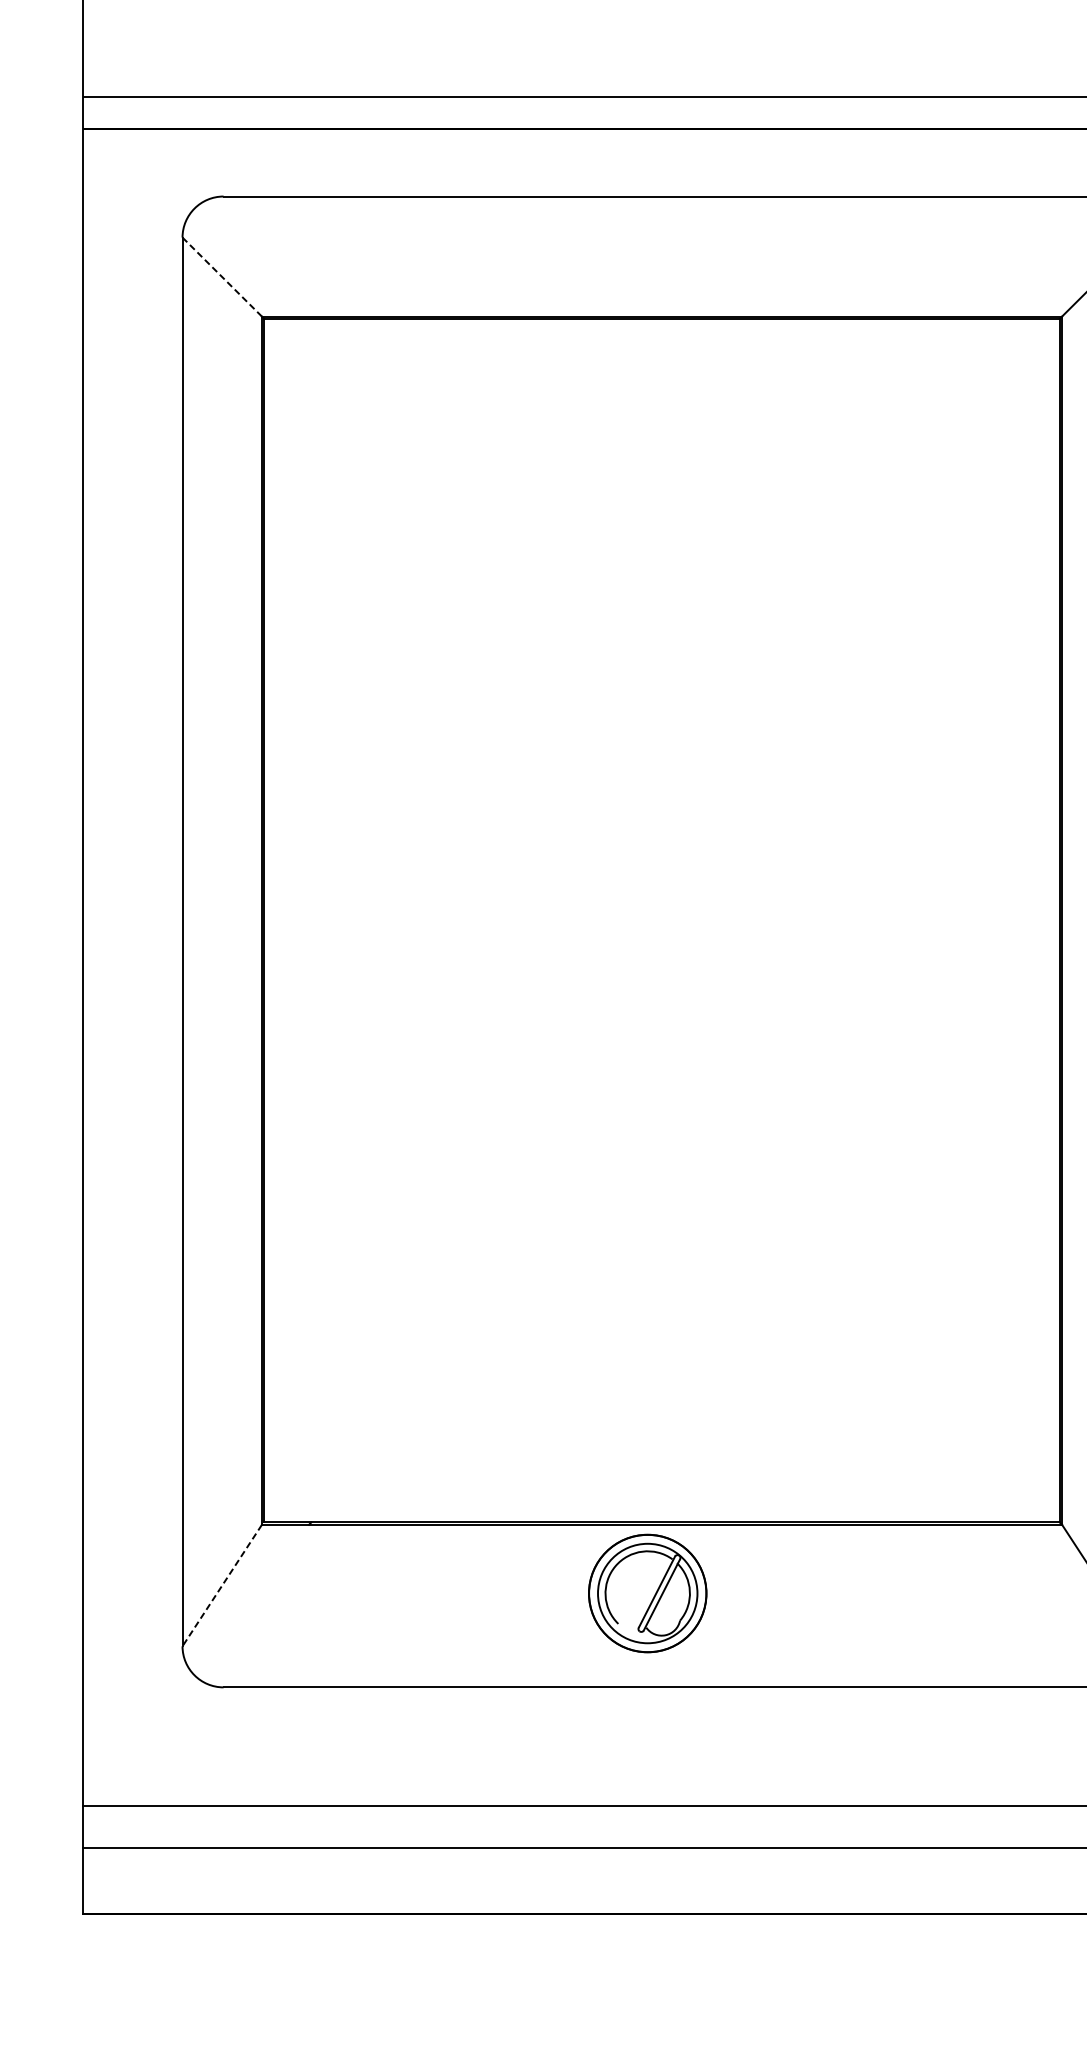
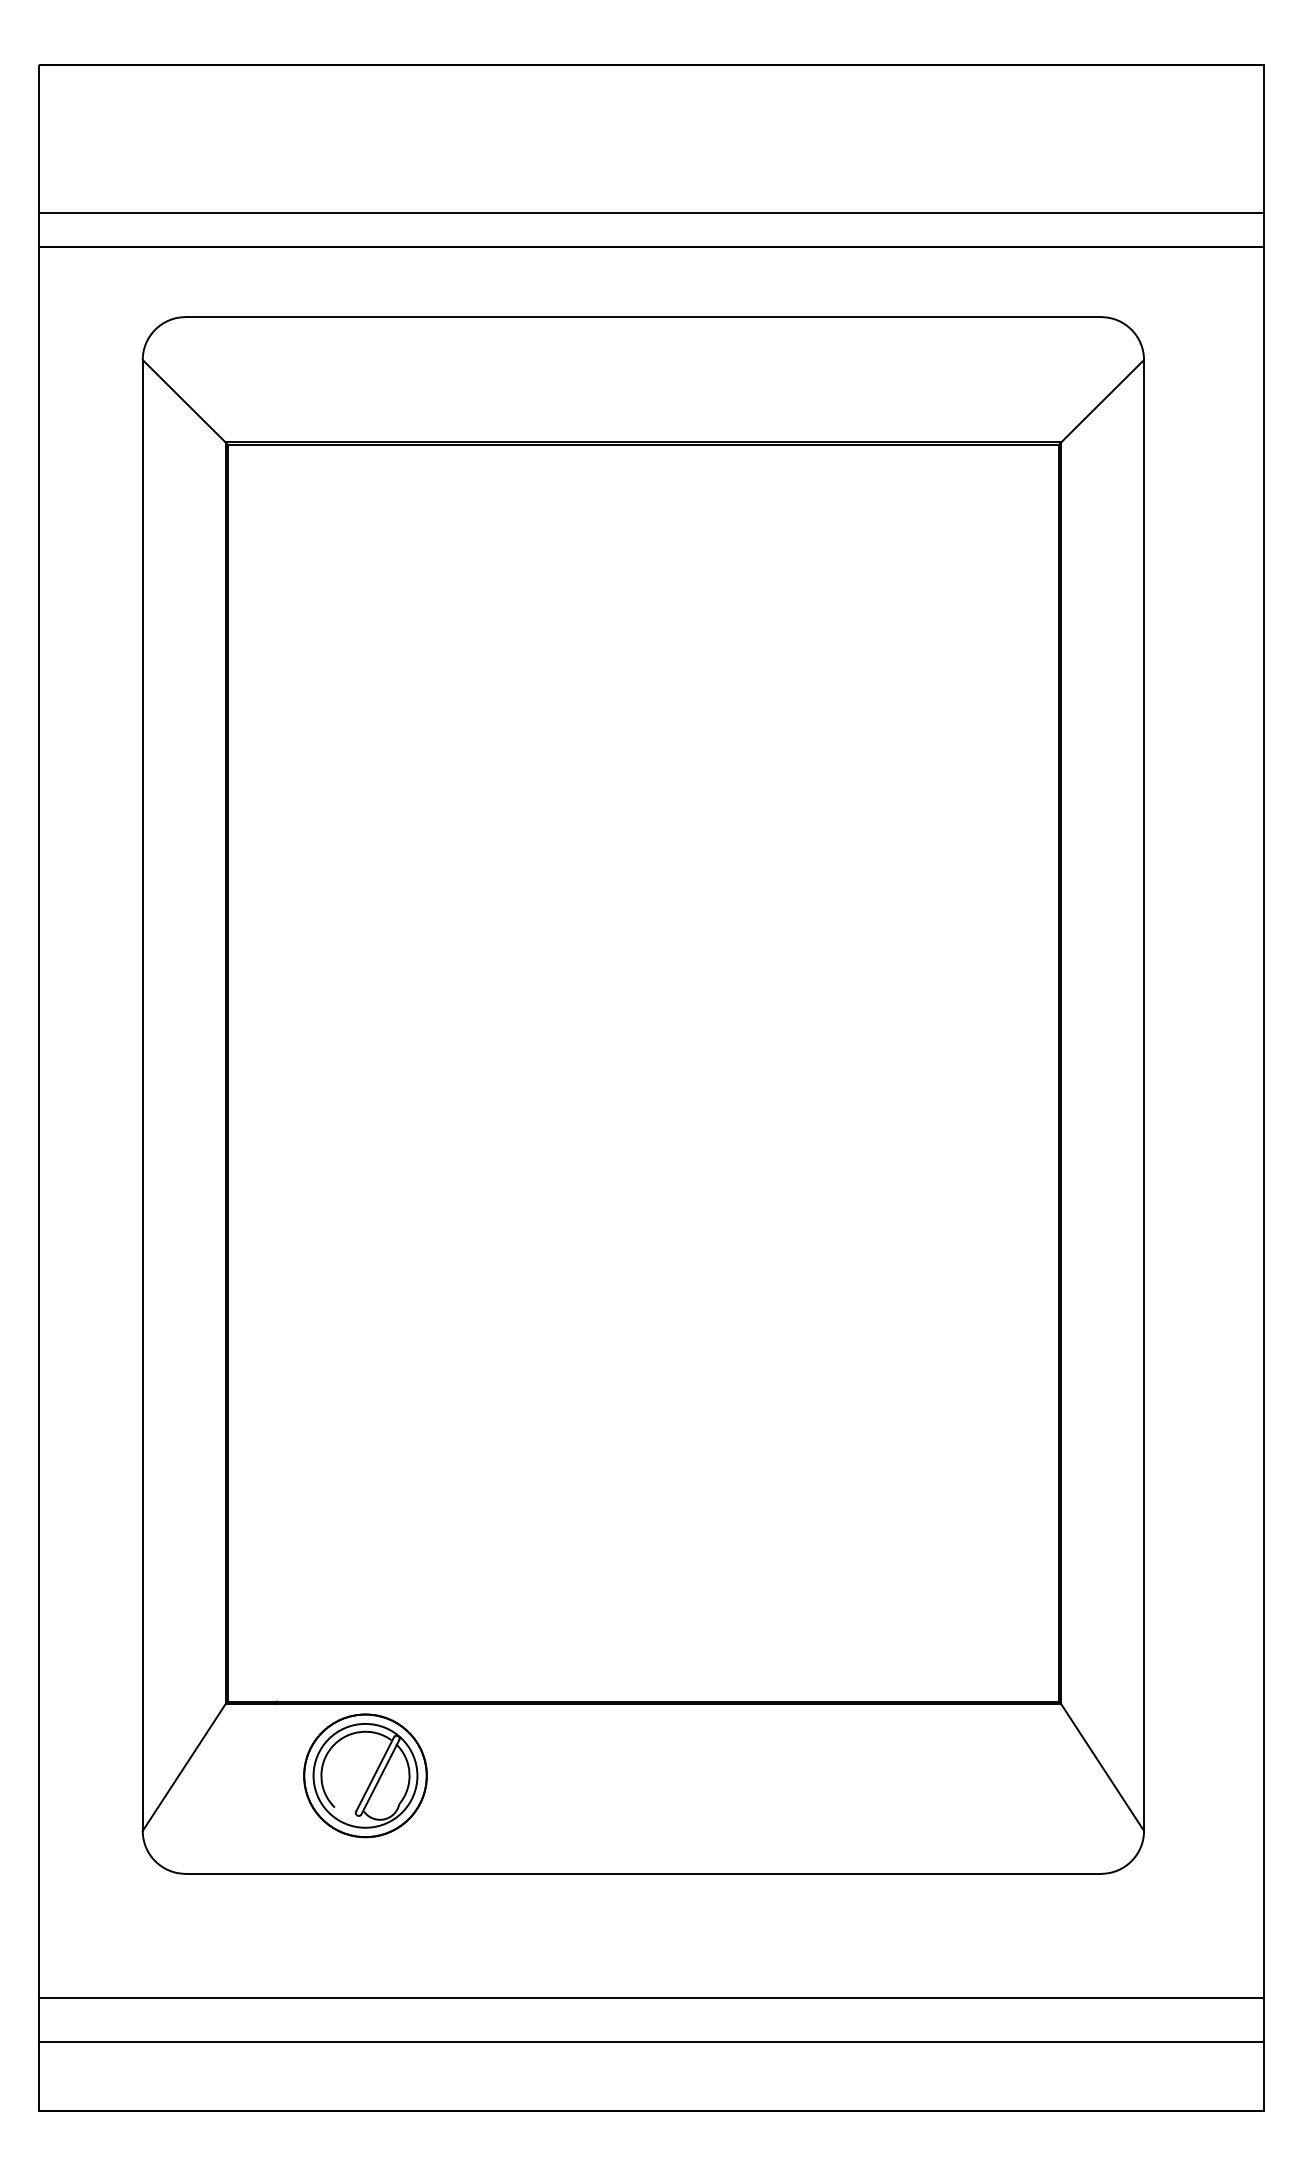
line: (221, 276) -> (183, 400), dashed -> solid
line: (222, 1585) -> (184, 1767), dashed -> solid
part: (647, 1593) -> (365, 1775), moved

